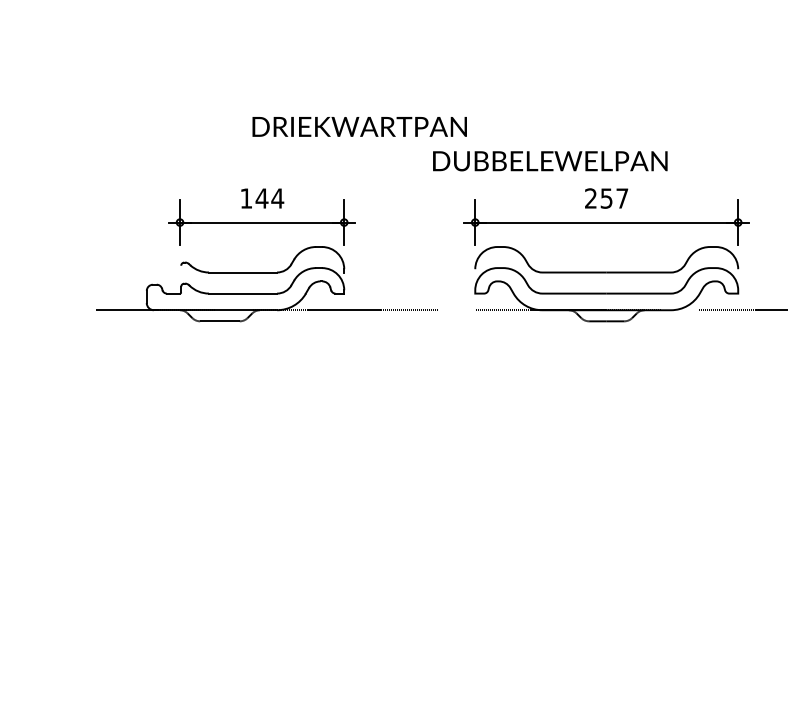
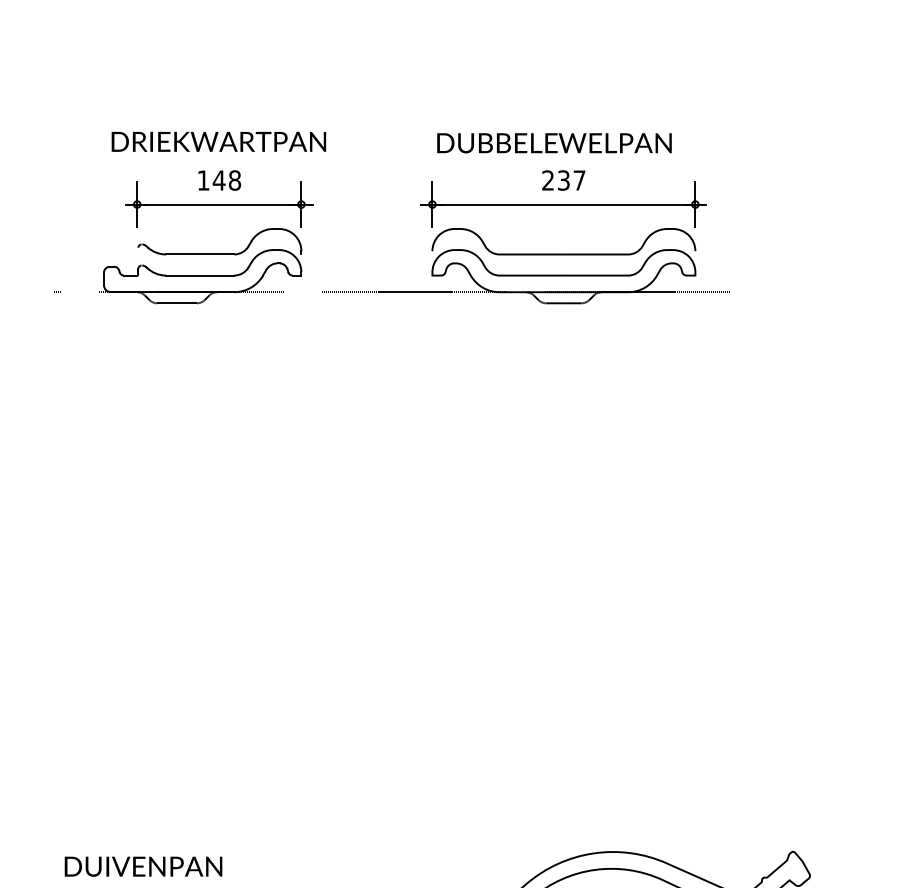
text: (359, 126) -> (218, 141), moved
text: (550, 161) -> (554, 143), moved
text: (277, 198) -> (234, 180), 144 -> 148
text: (606, 198) -> (563, 180), 257 -> 237

